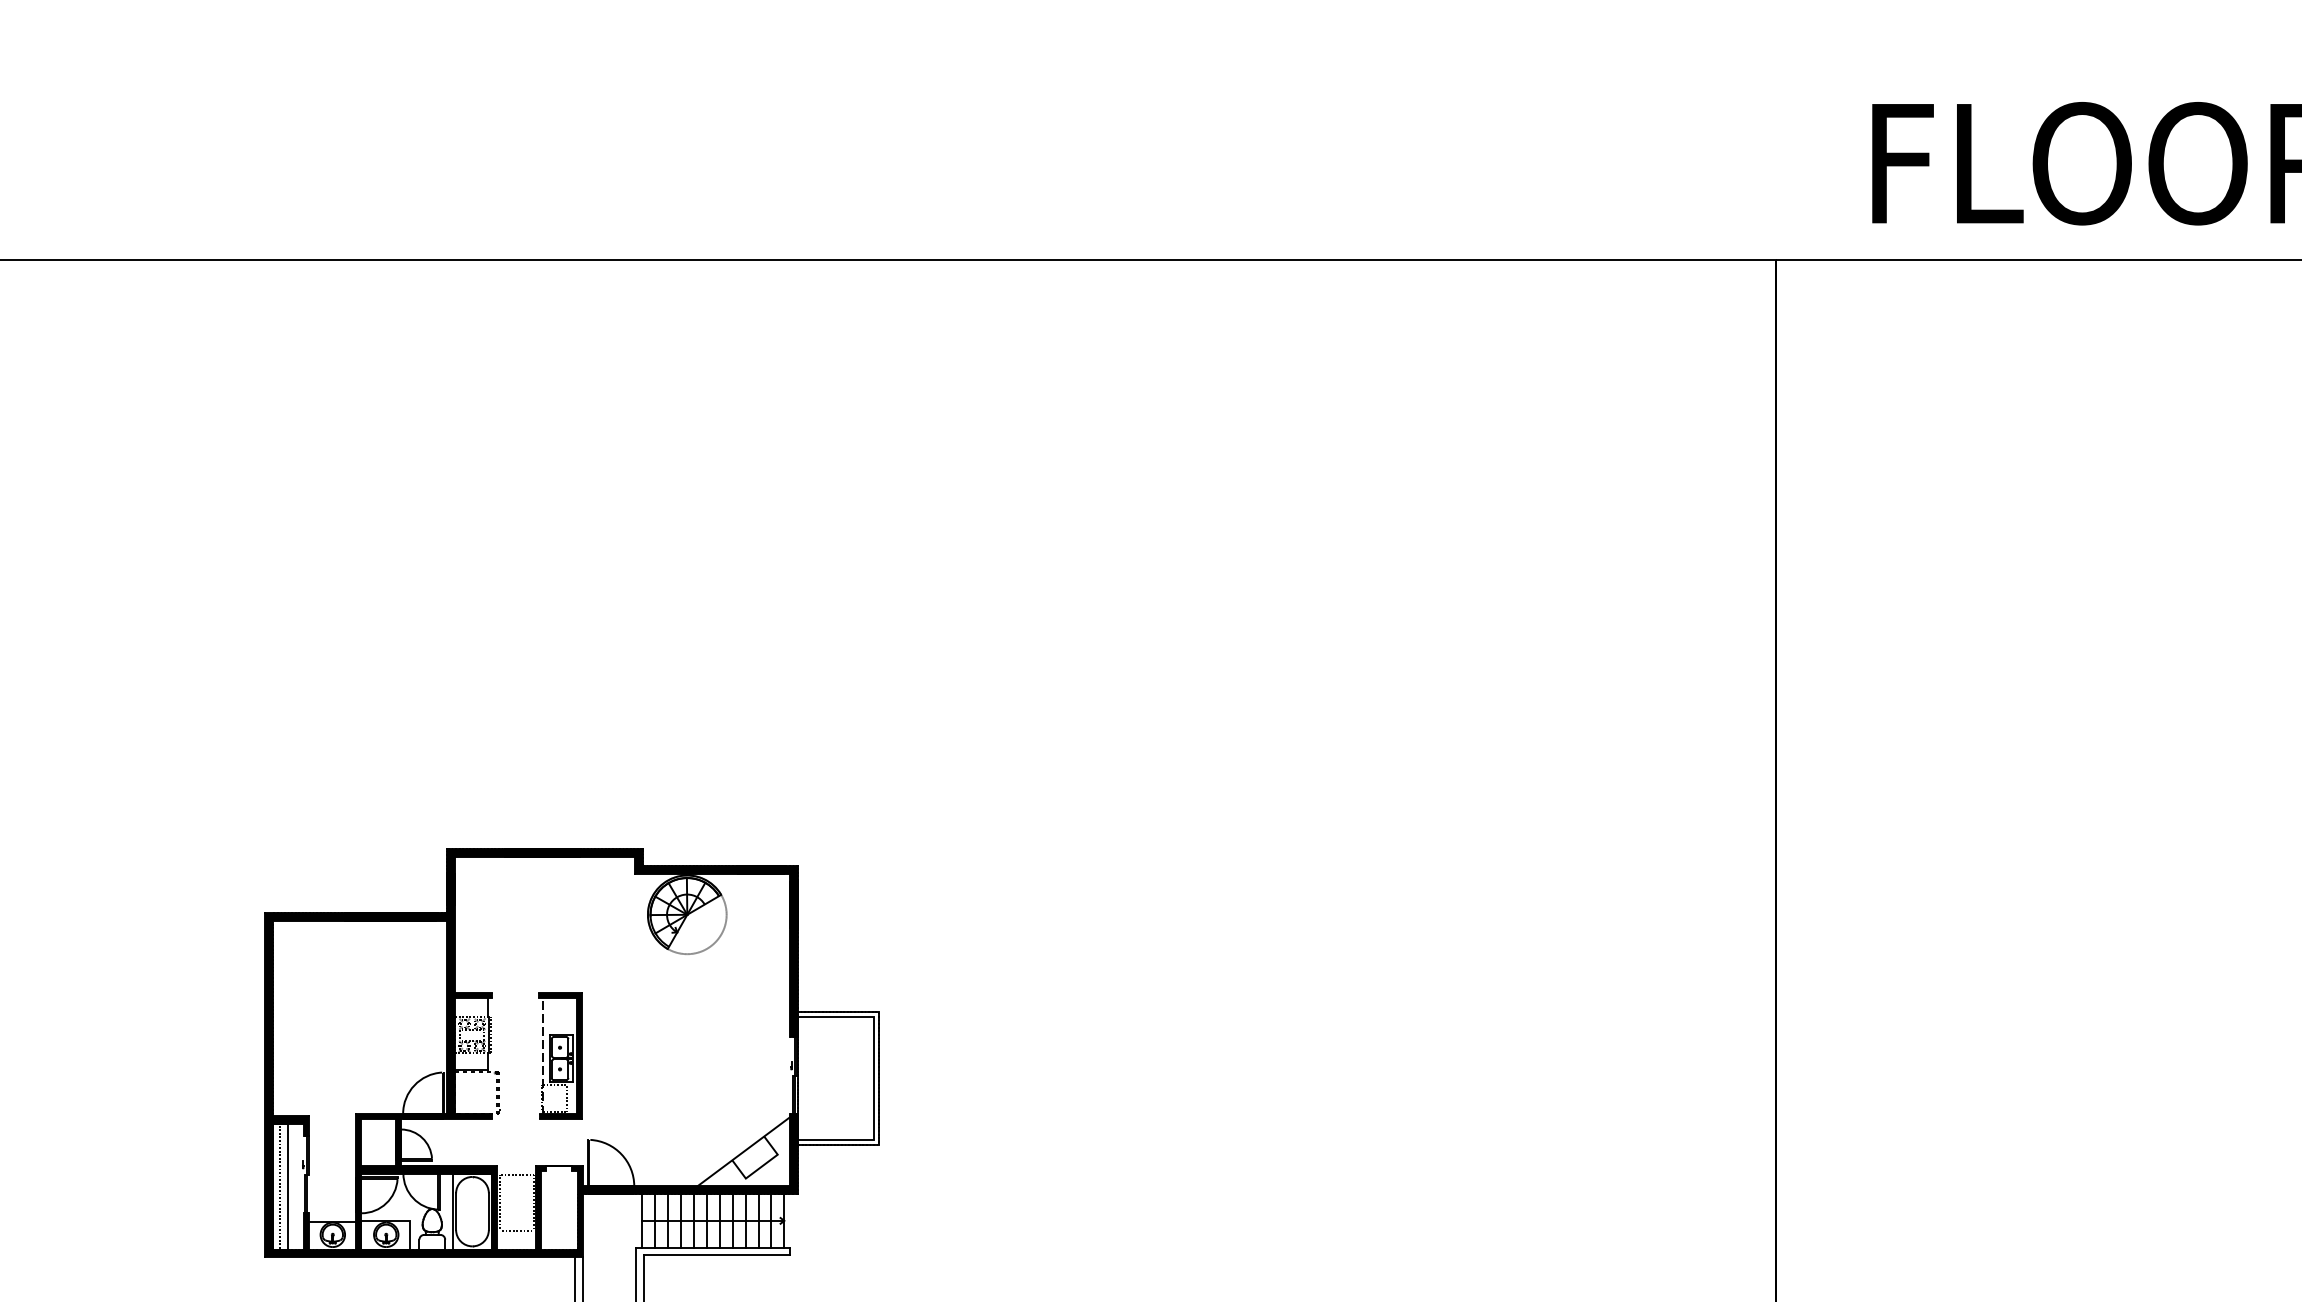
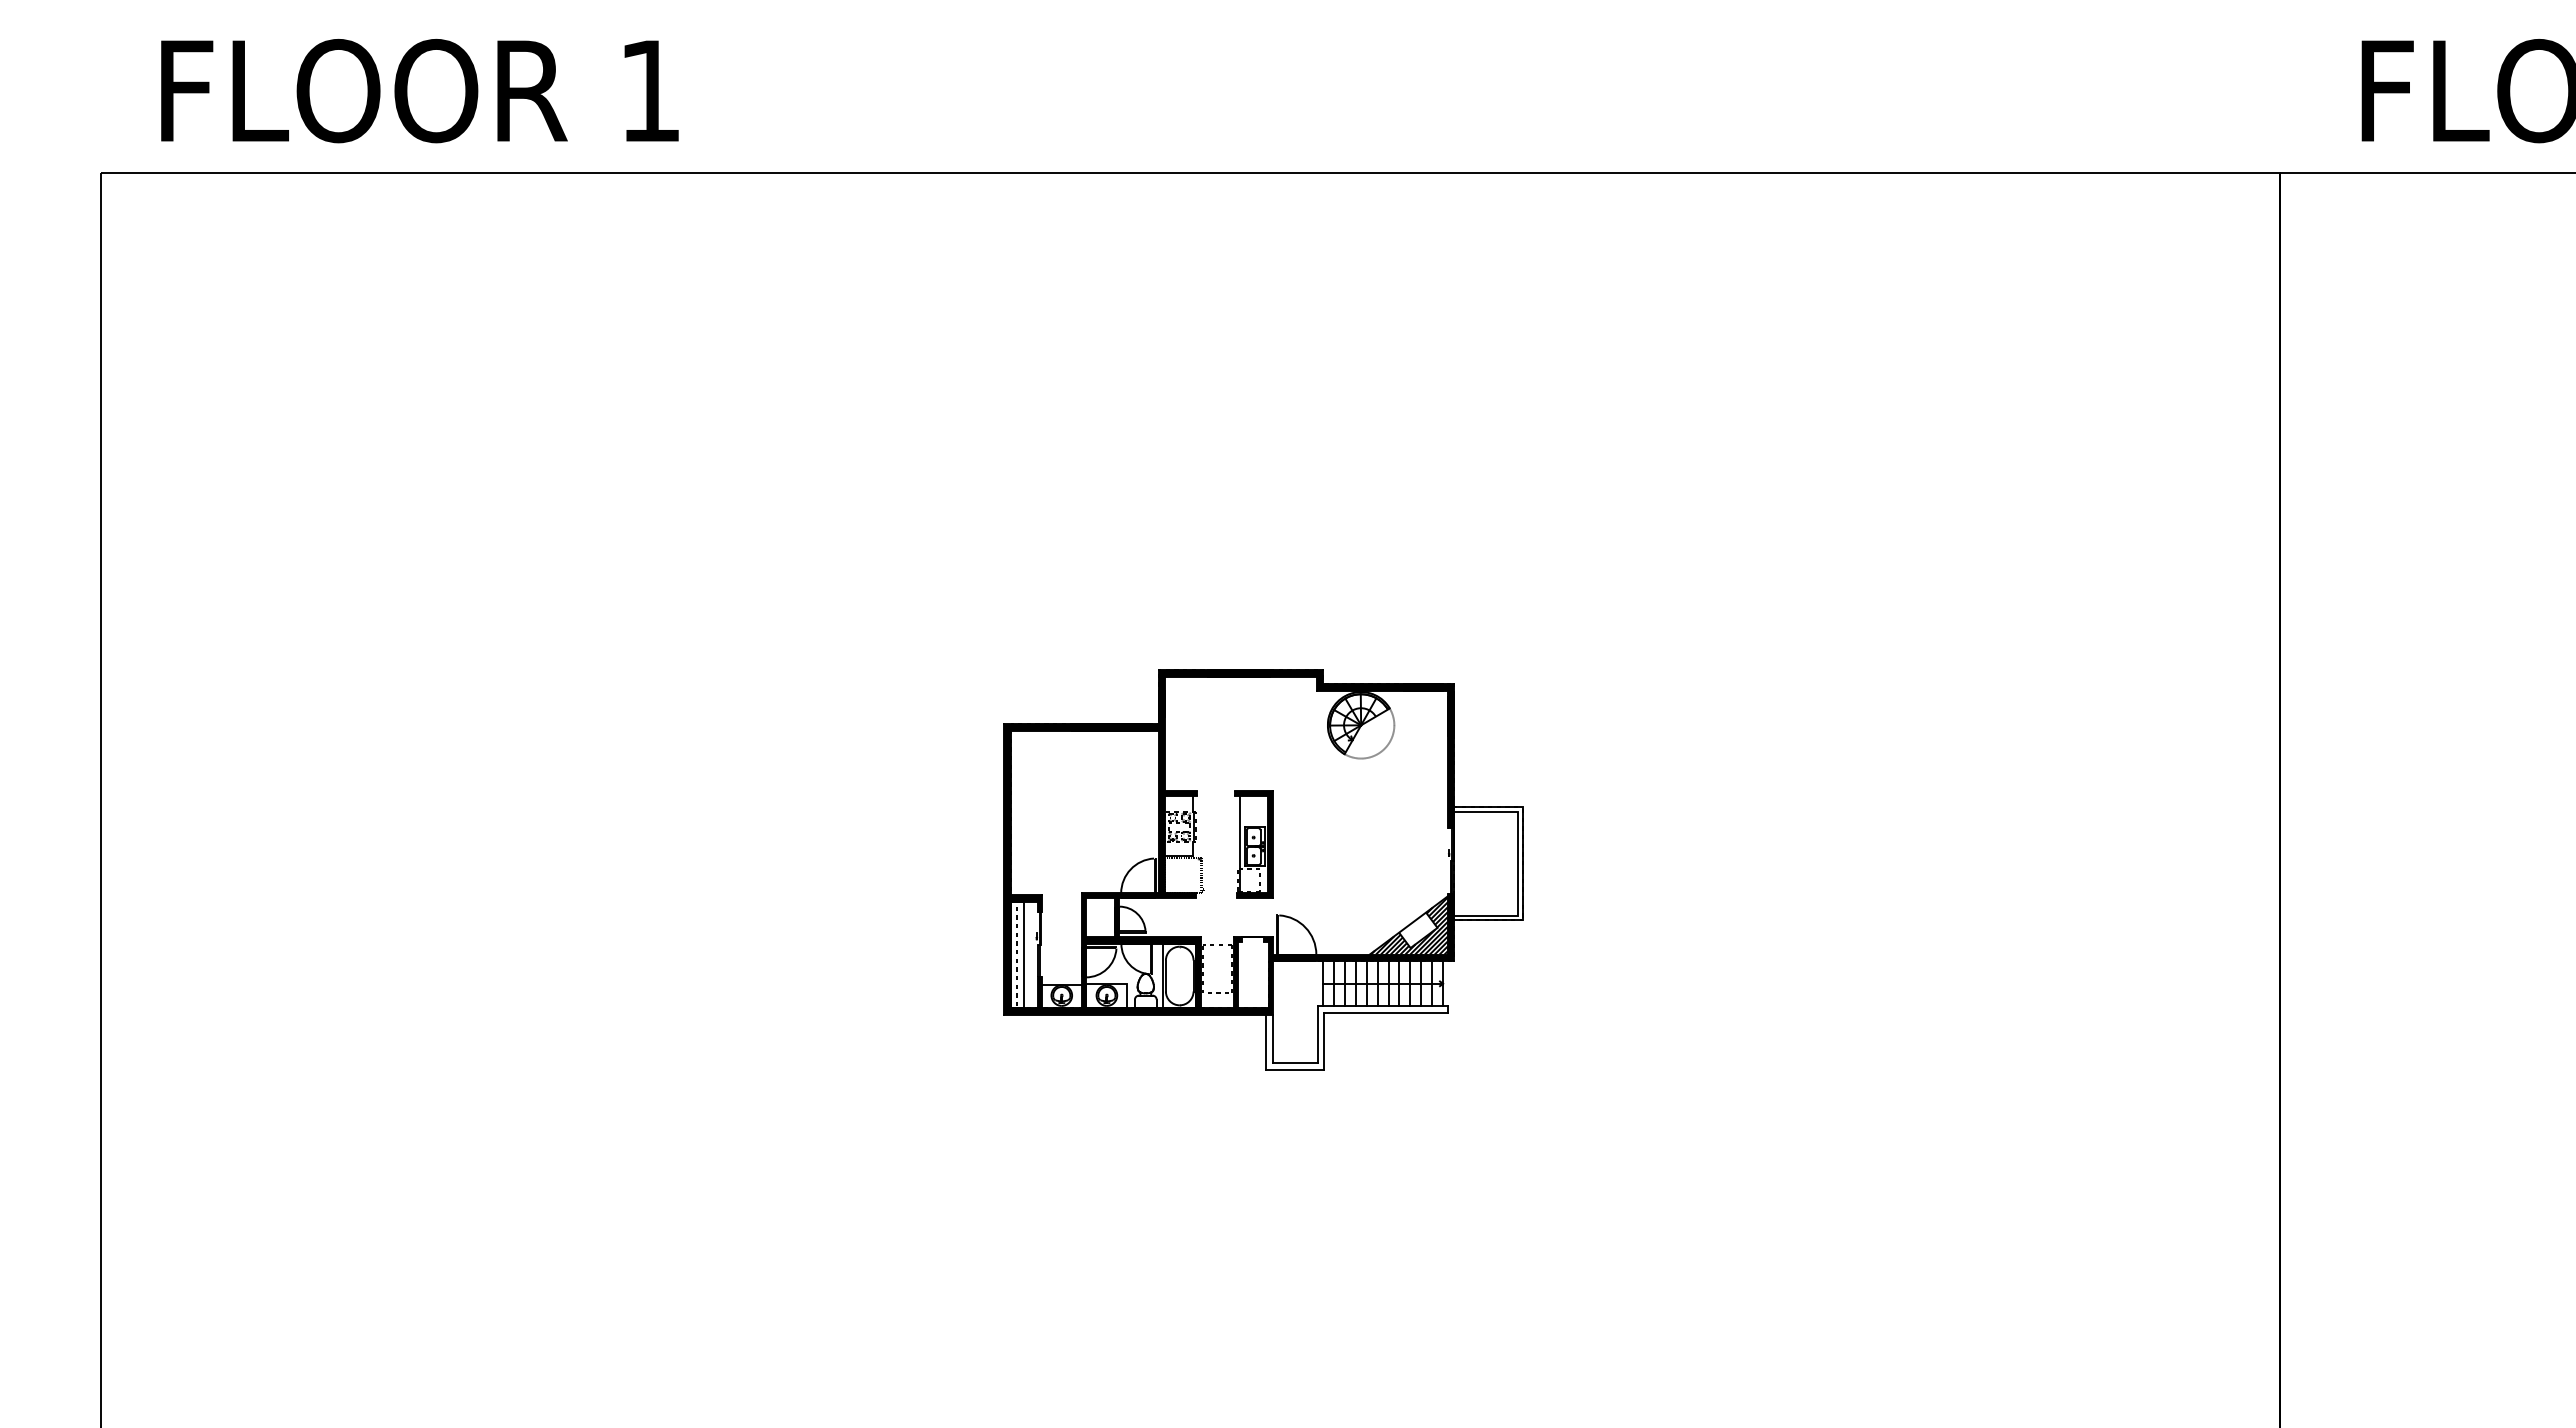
line: (543, 1055) -> (1239, 844), dashed -> solid
hatch: (744, 1151) -> (1409, 925), added

